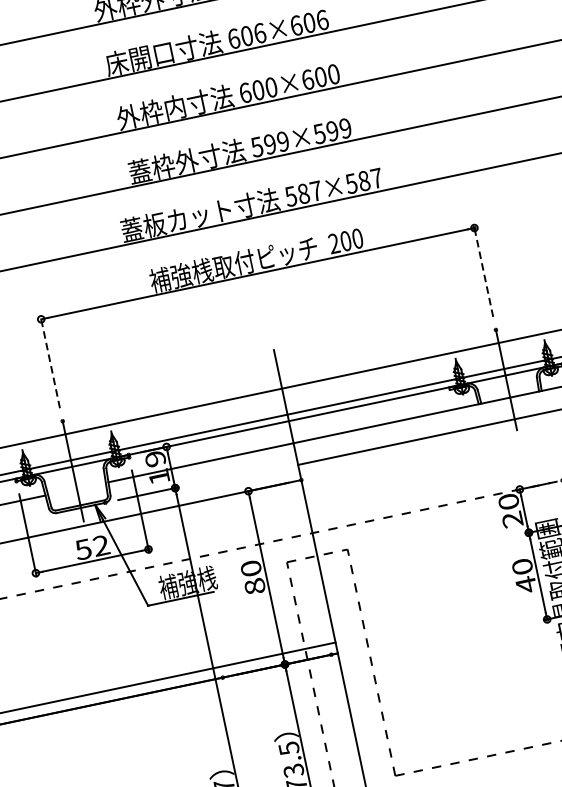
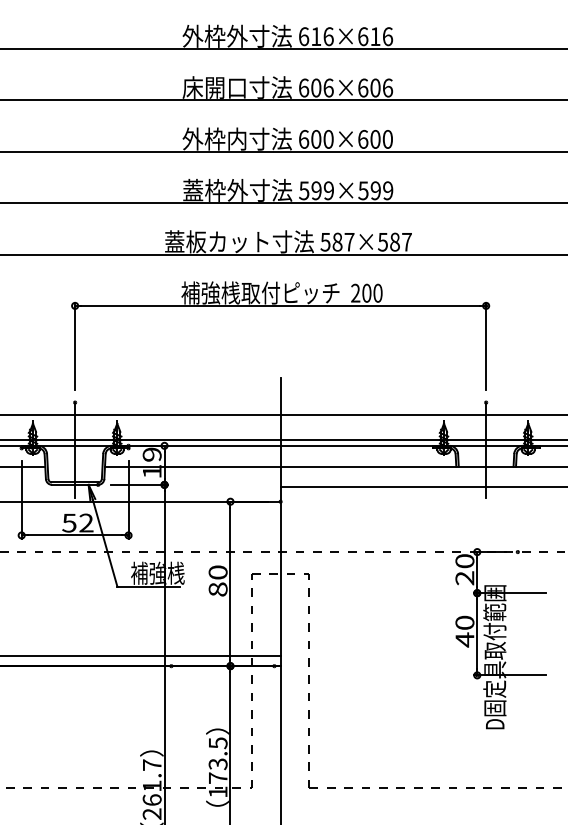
line: (483, 270) -> (486, 346), dashed -> solid
line: (50, 362) -> (75, 346), dashed -> solid

